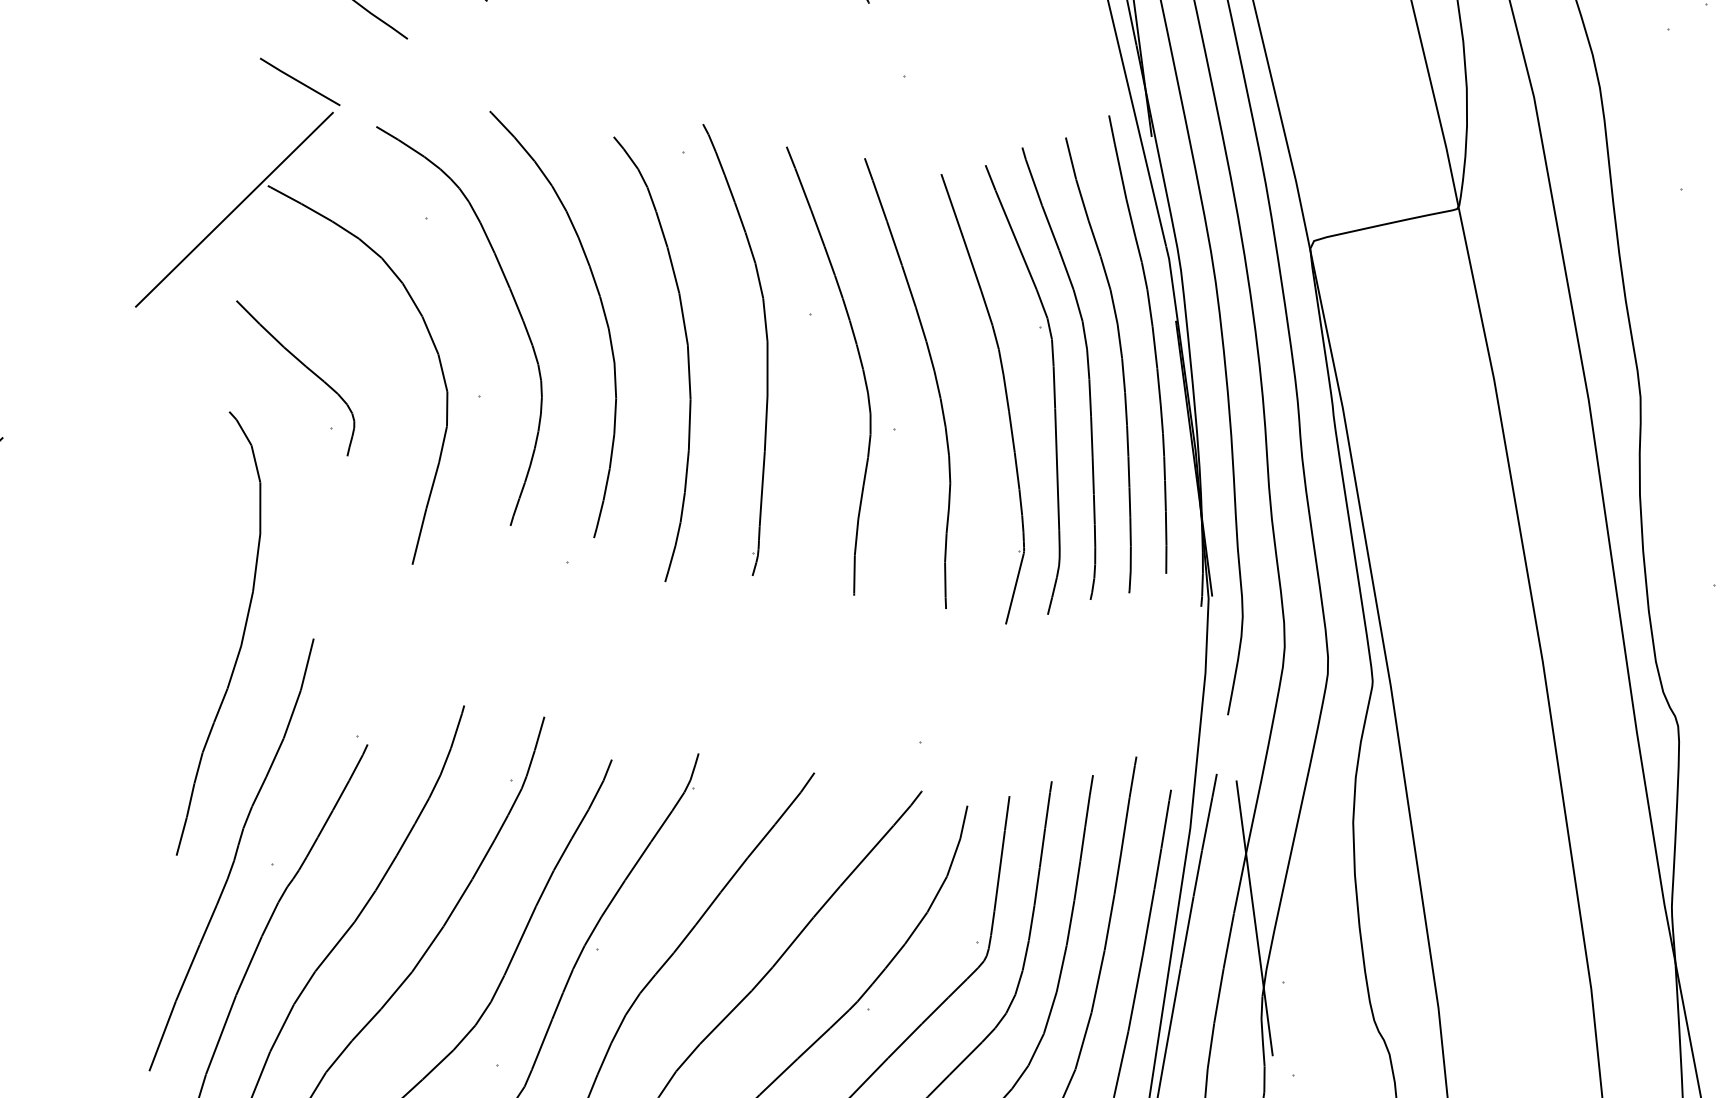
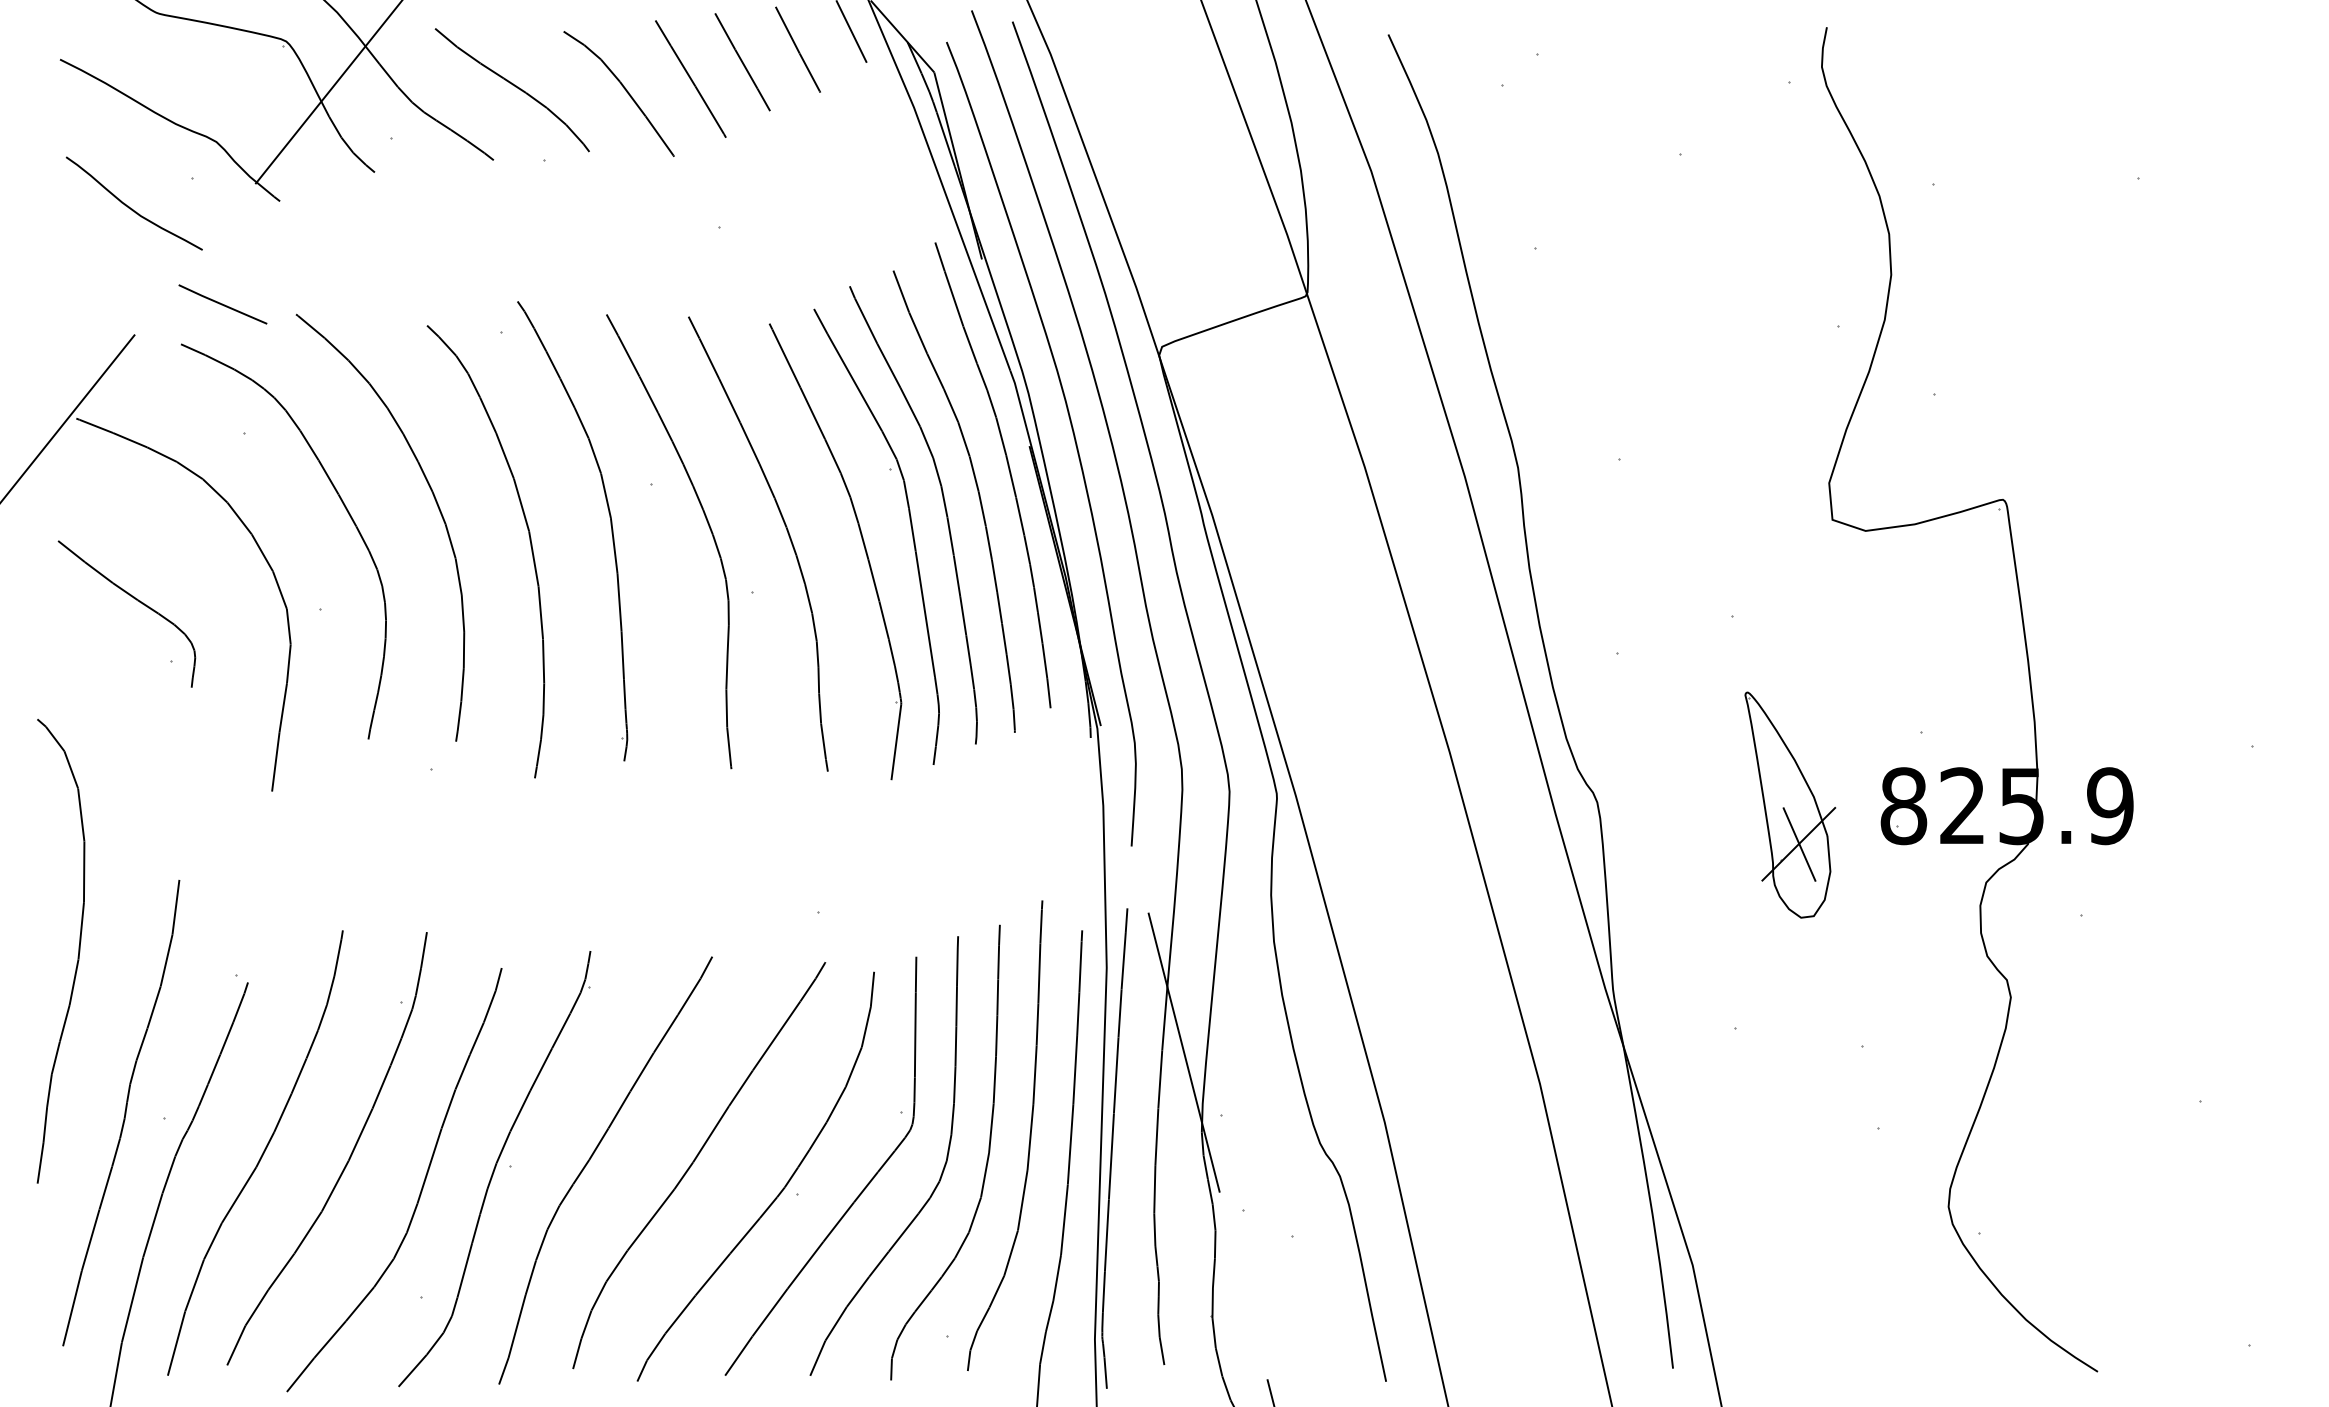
line: (299, 81) -> (222, 304), moved
curve: (240, 643) -> (77, 956), moved

